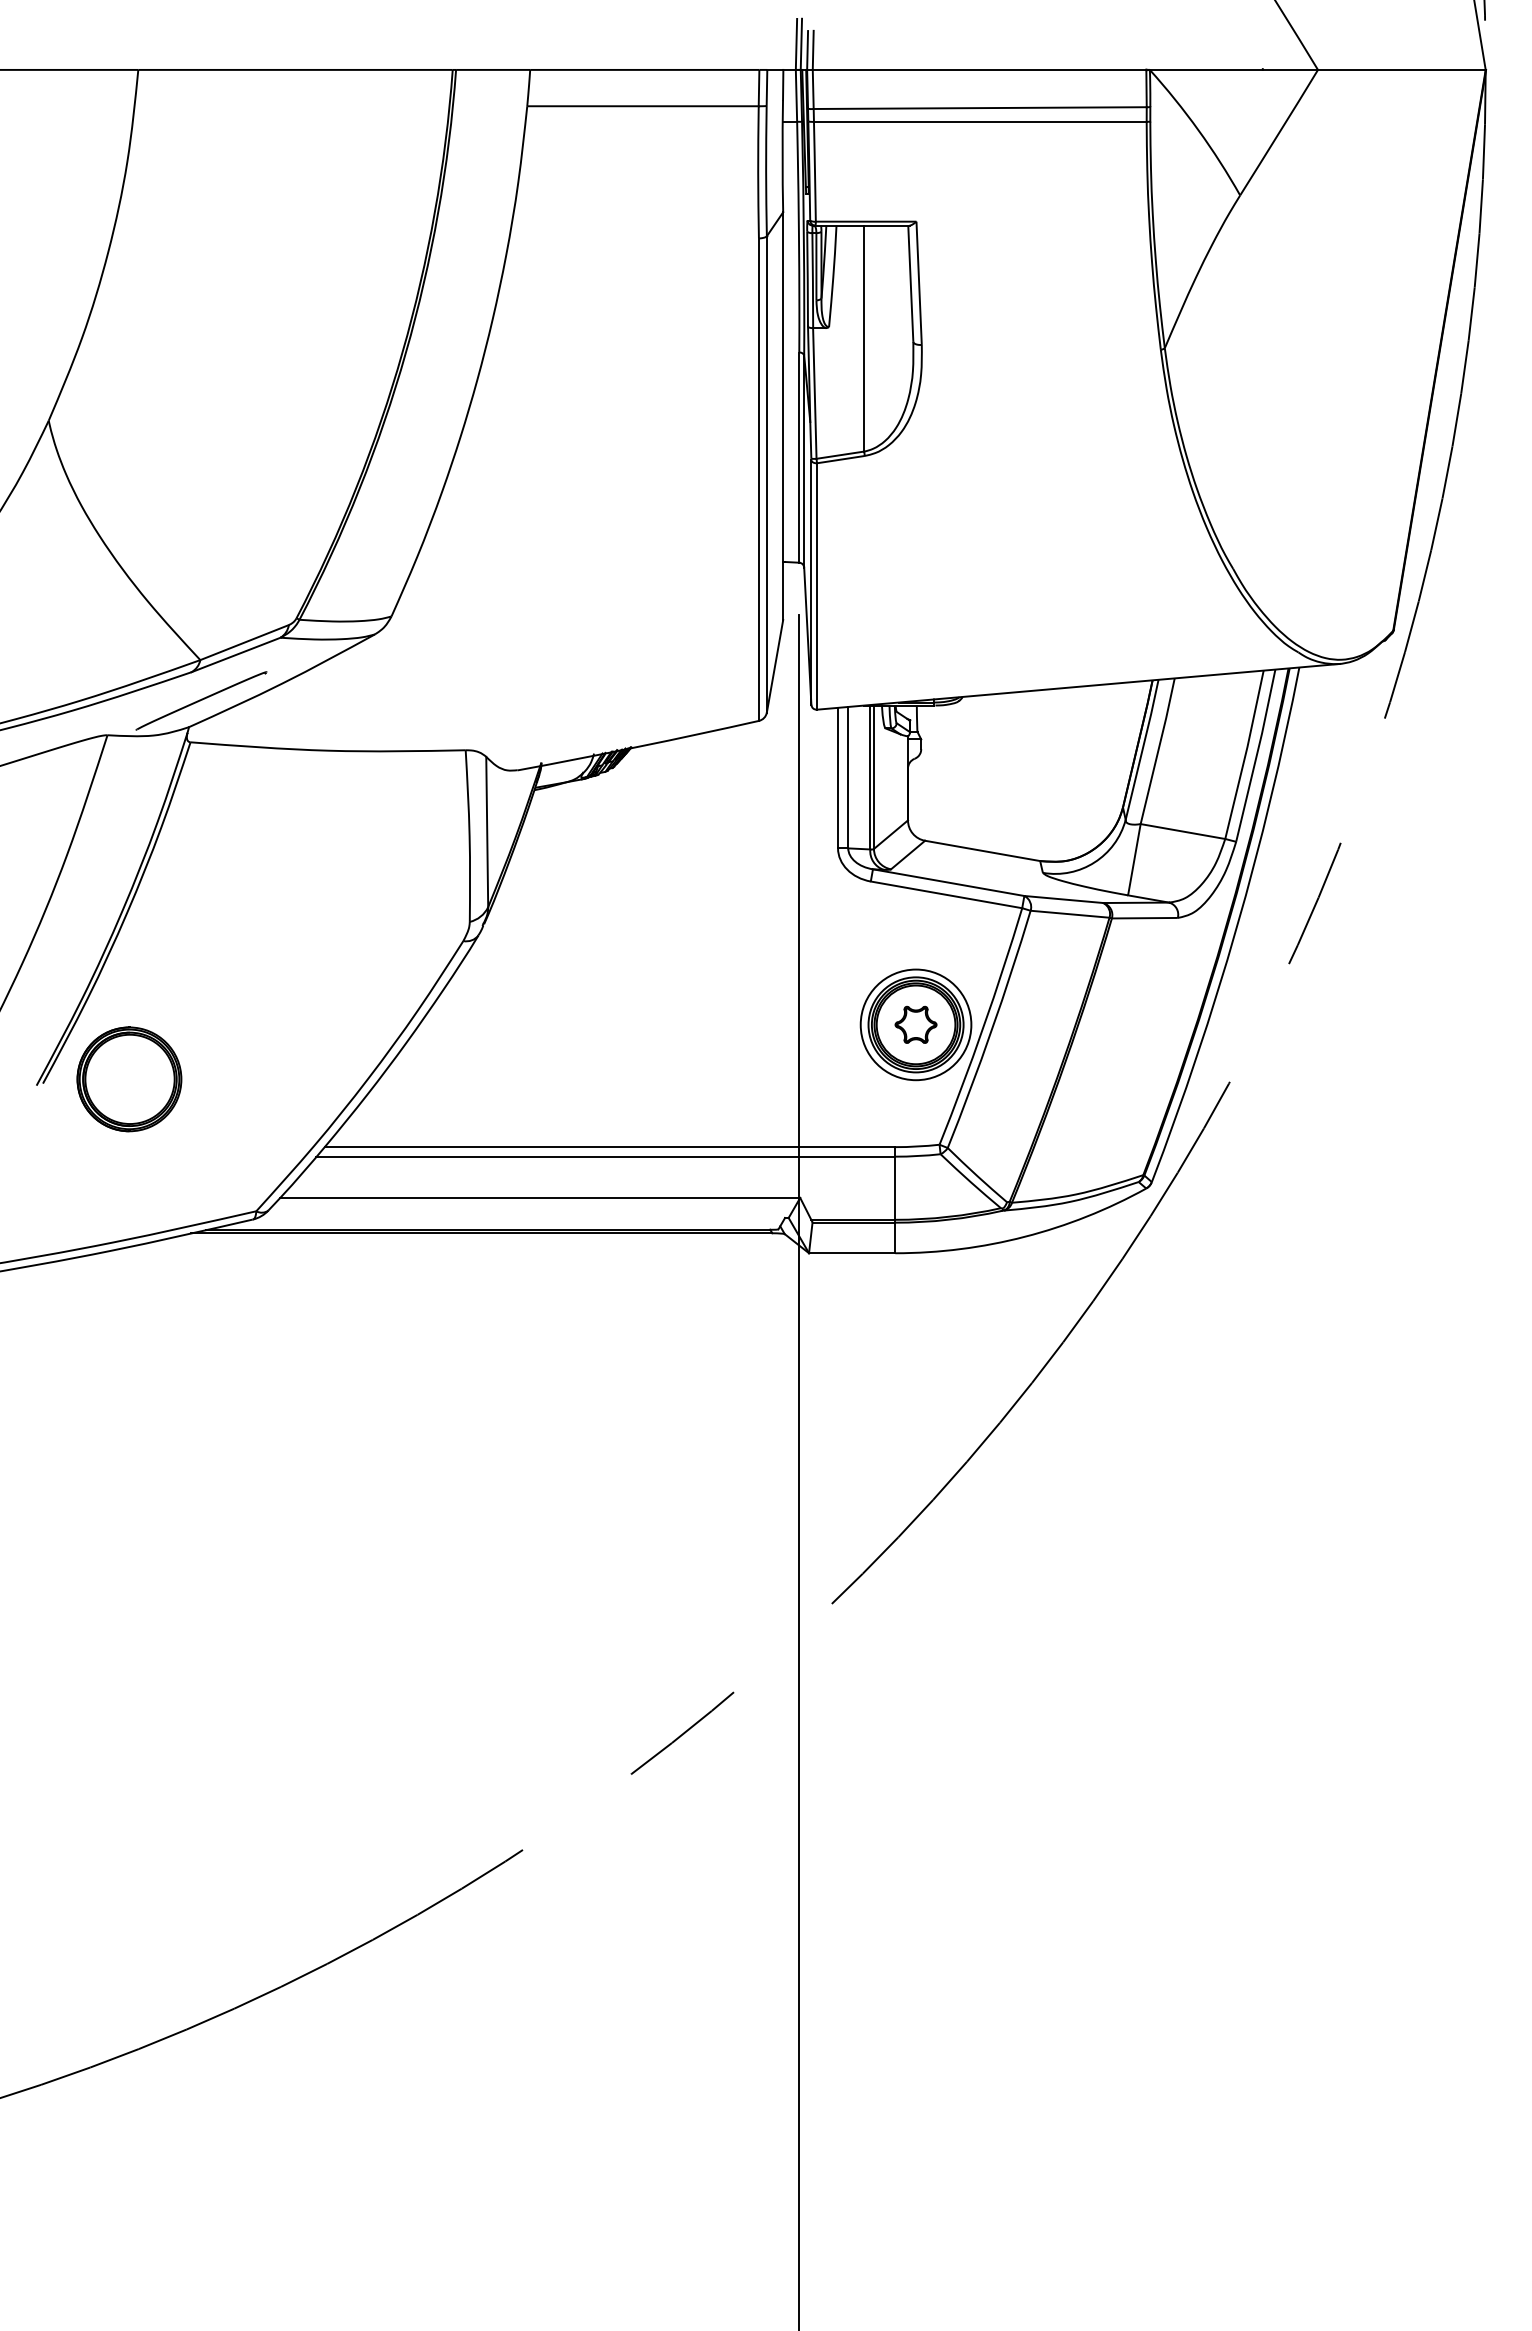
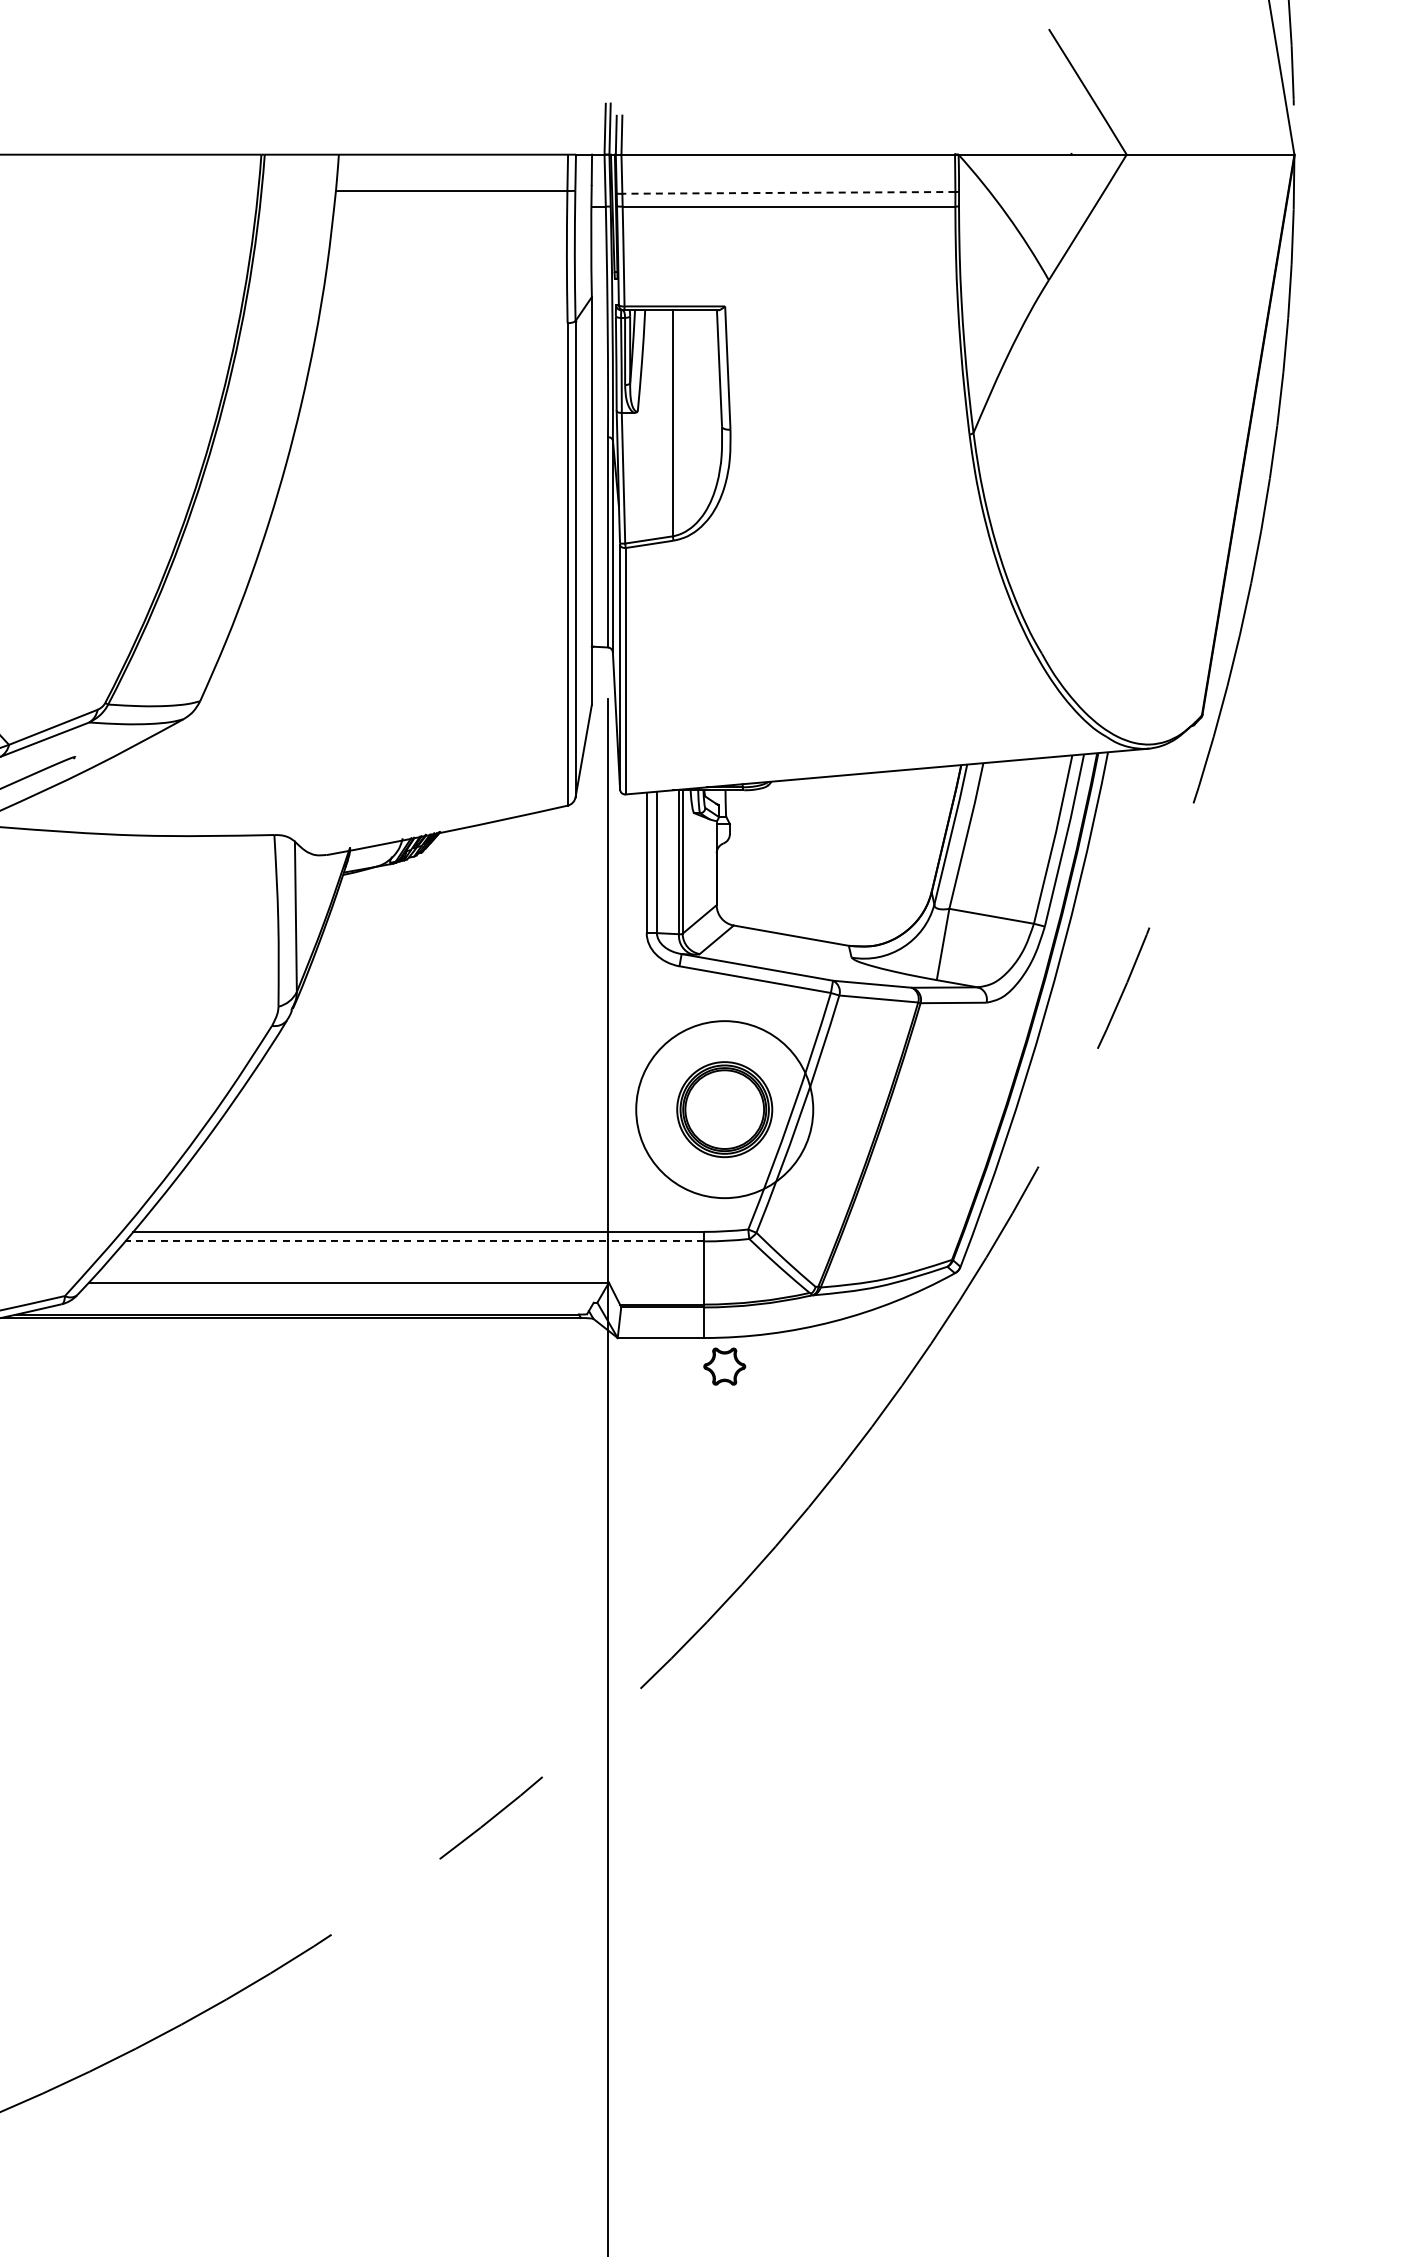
line: (980, 108) -> (789, 193), solid -> dashed
circle: (915, 1024) -> (724, 1109), size x1.6
part: (915, 1024) -> (724, 1366), moved
line: (605, 1156) -> (414, 1241), solid -> dashed

